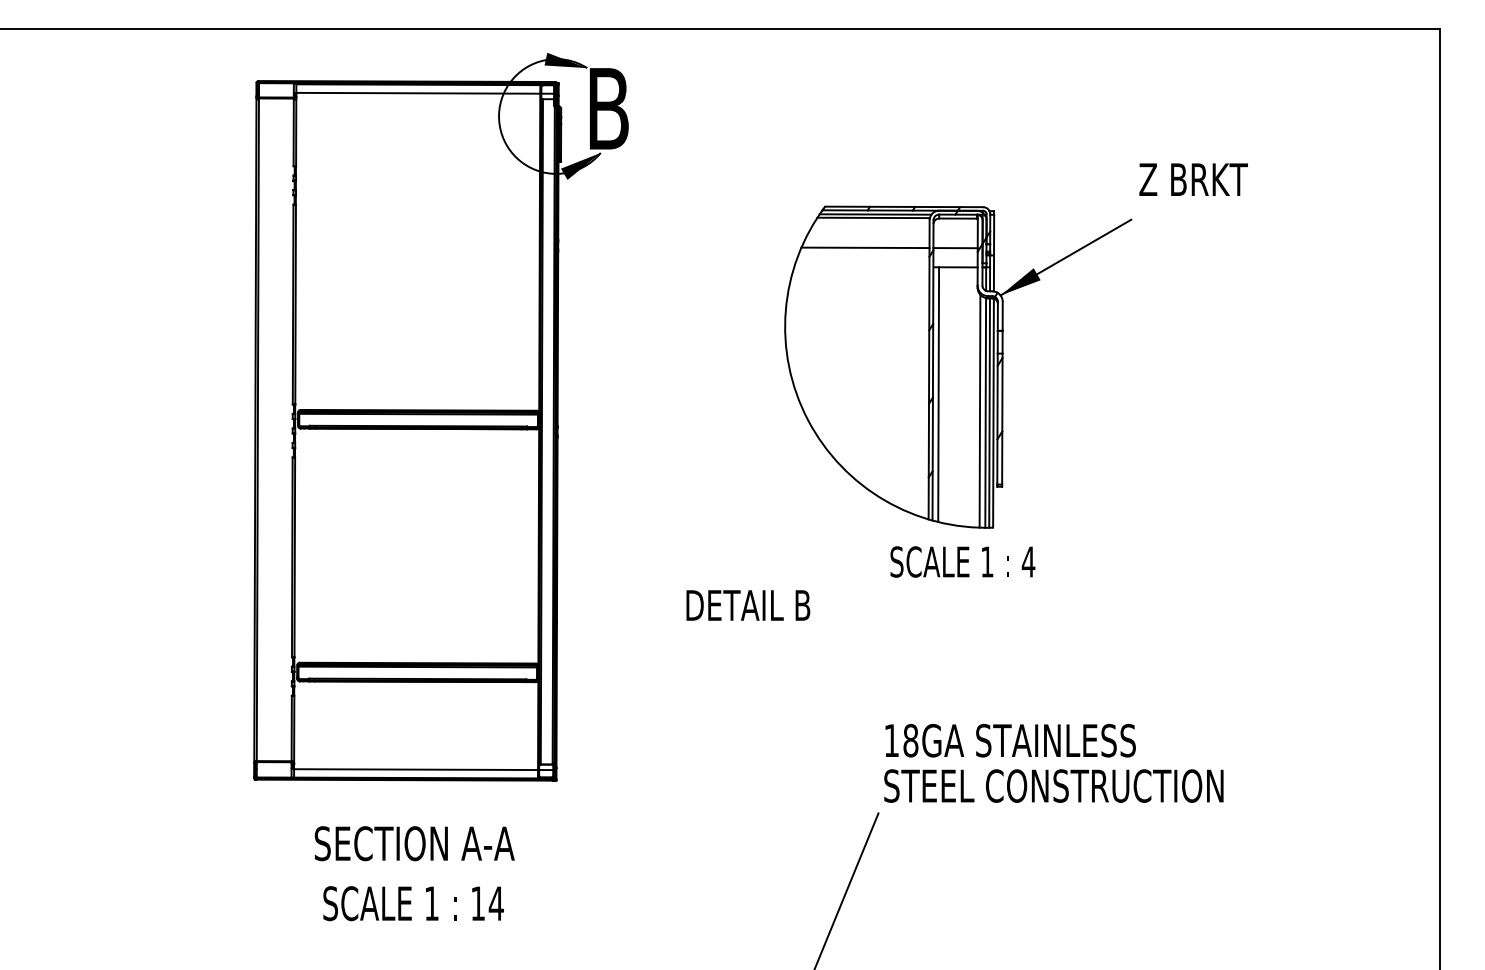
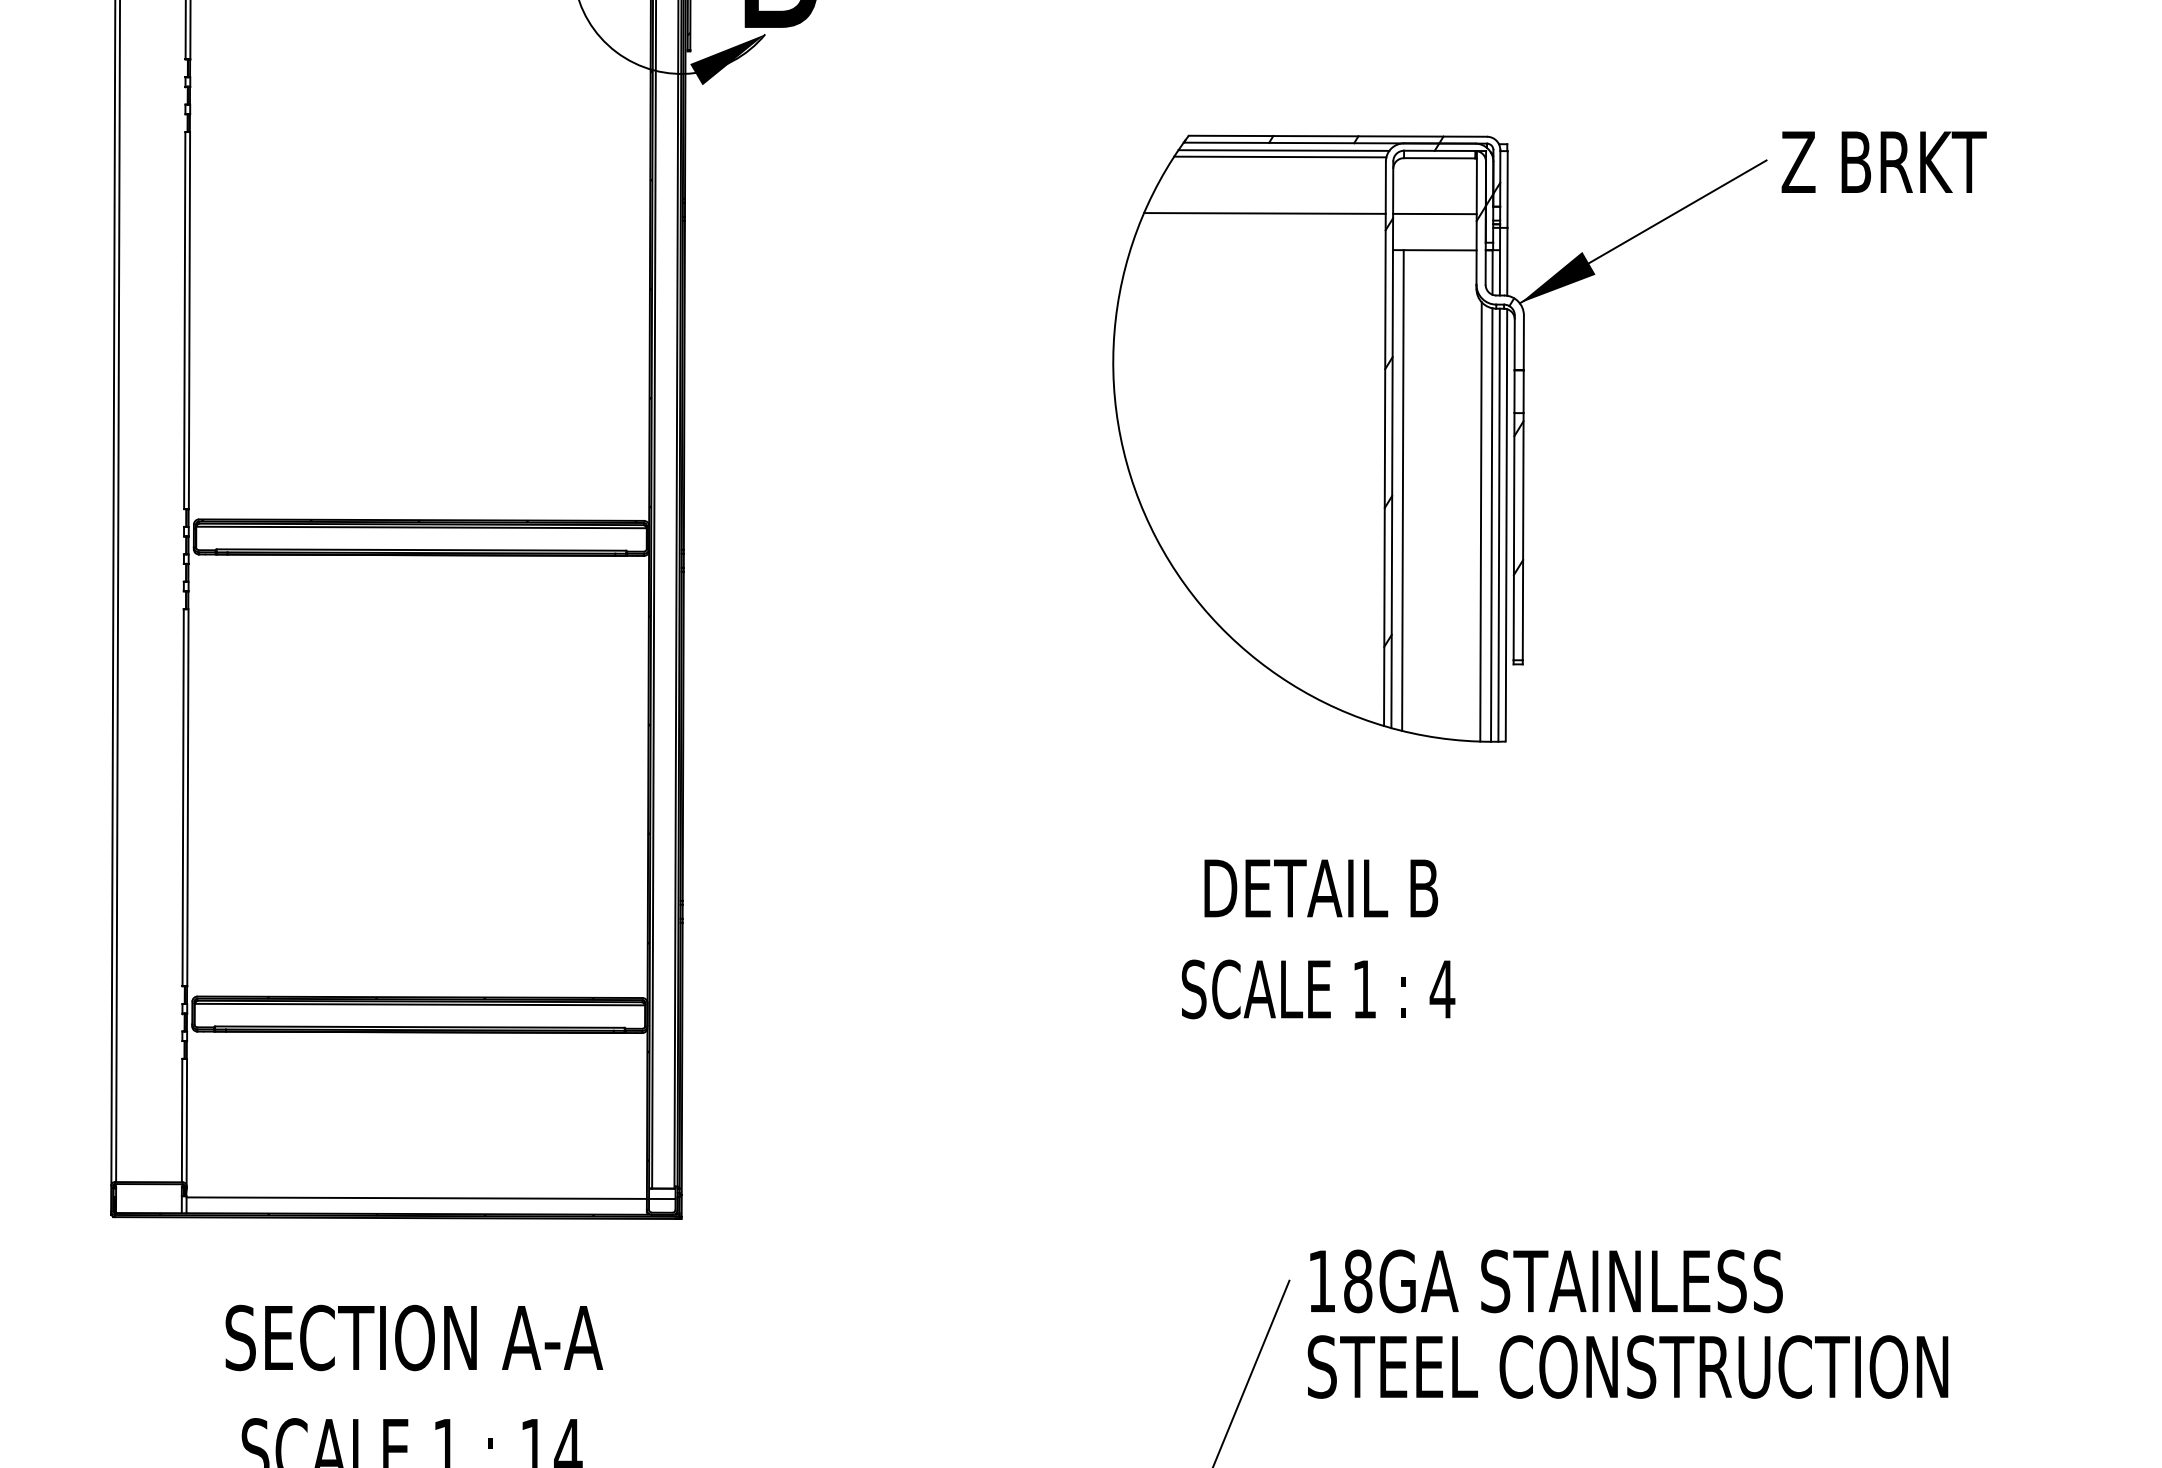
text: (1193, 179) -> (1883, 161), moved
text: (962, 561) -> (1317, 988), moved
text: (748, 605) -> (1321, 888), moved
text: (1053, 762) -> (1627, 1322), moved

